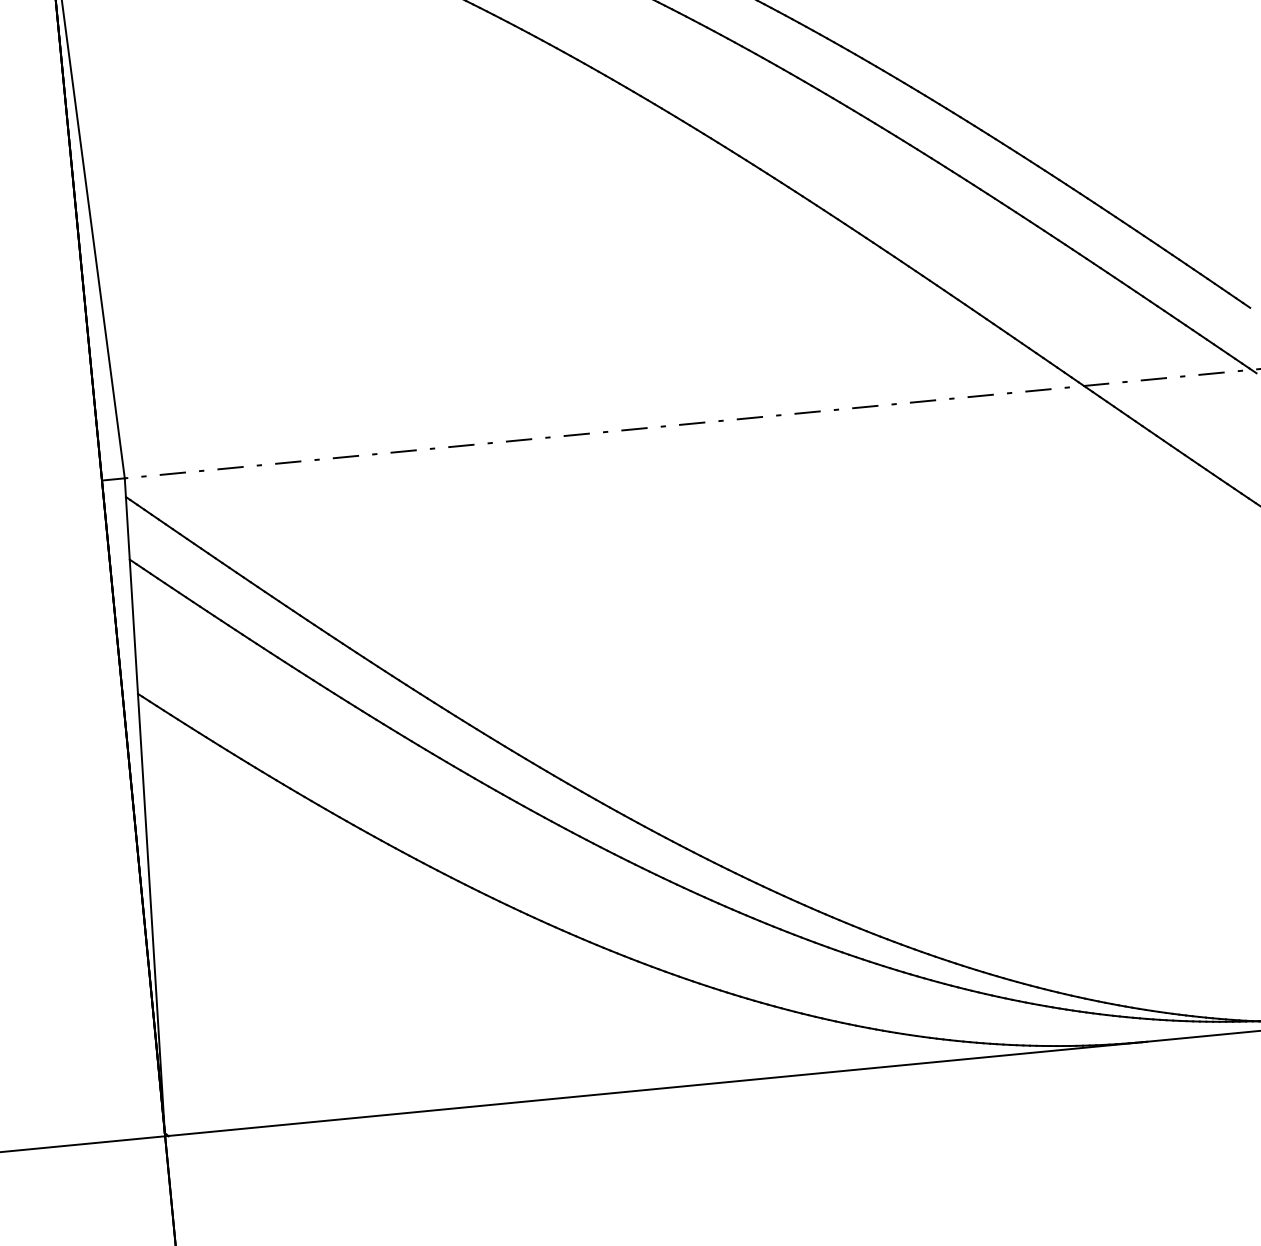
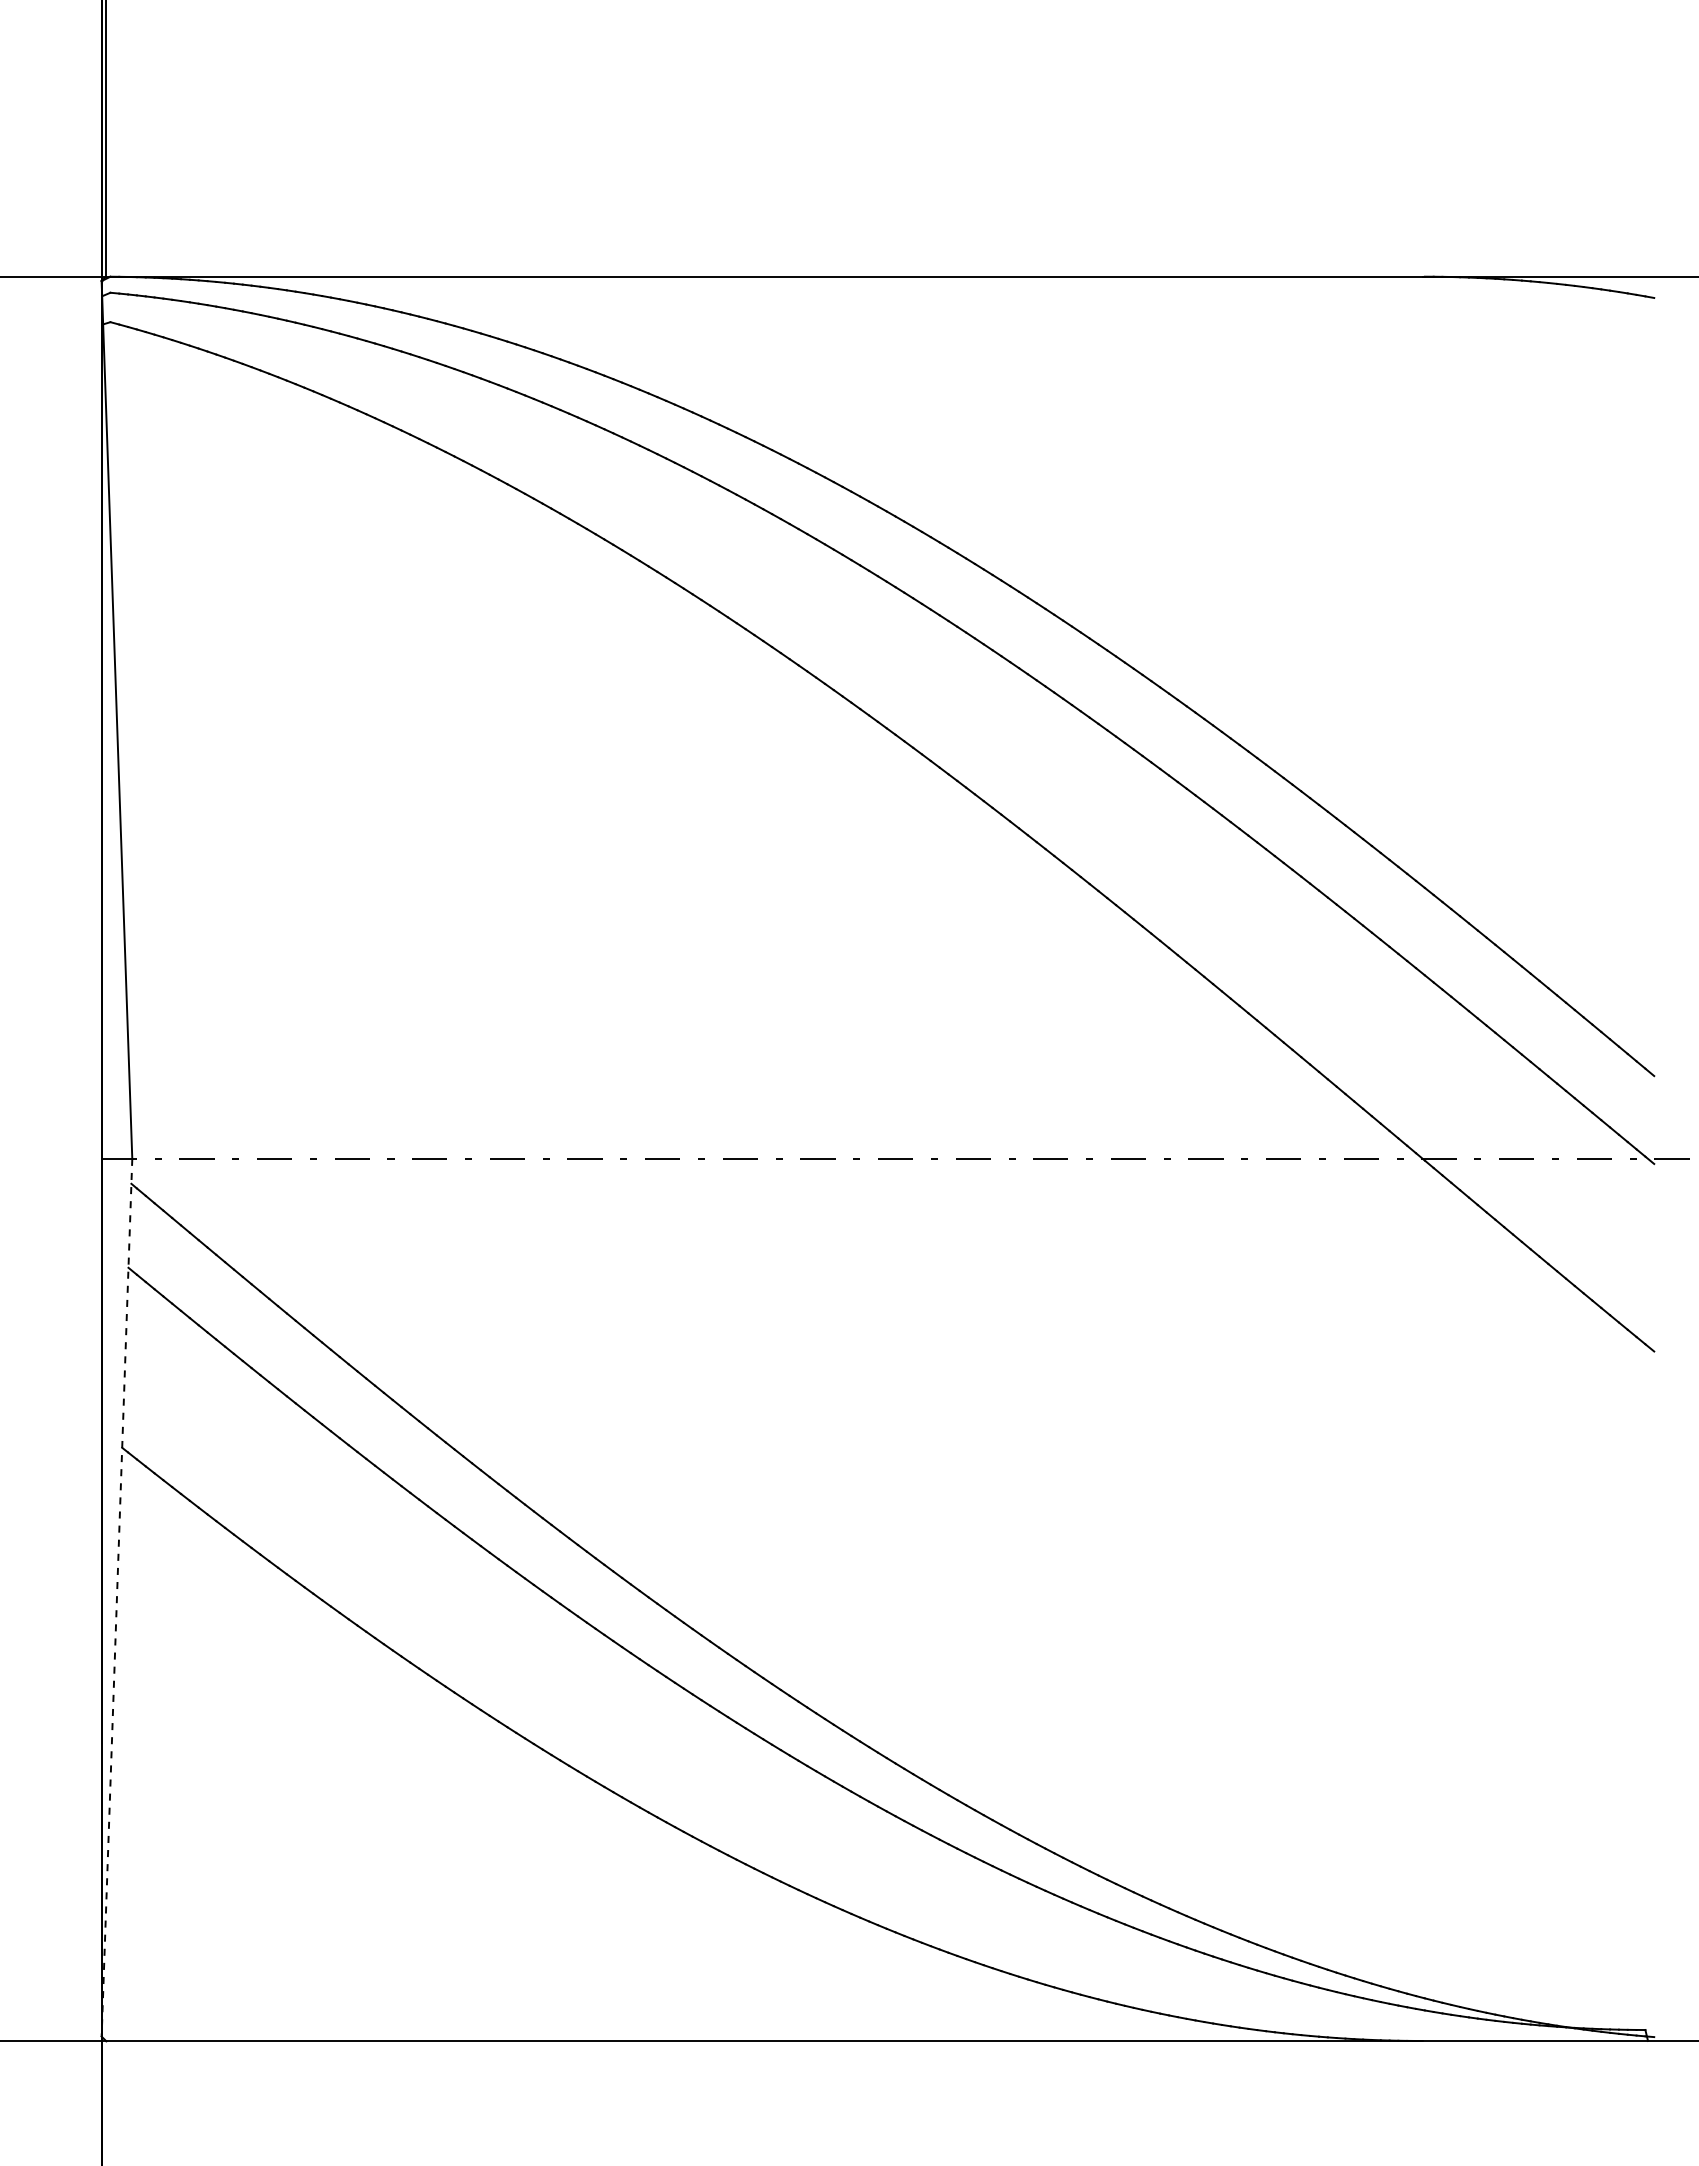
line: (144, 806) -> (116, 1598), solid -> dashed

